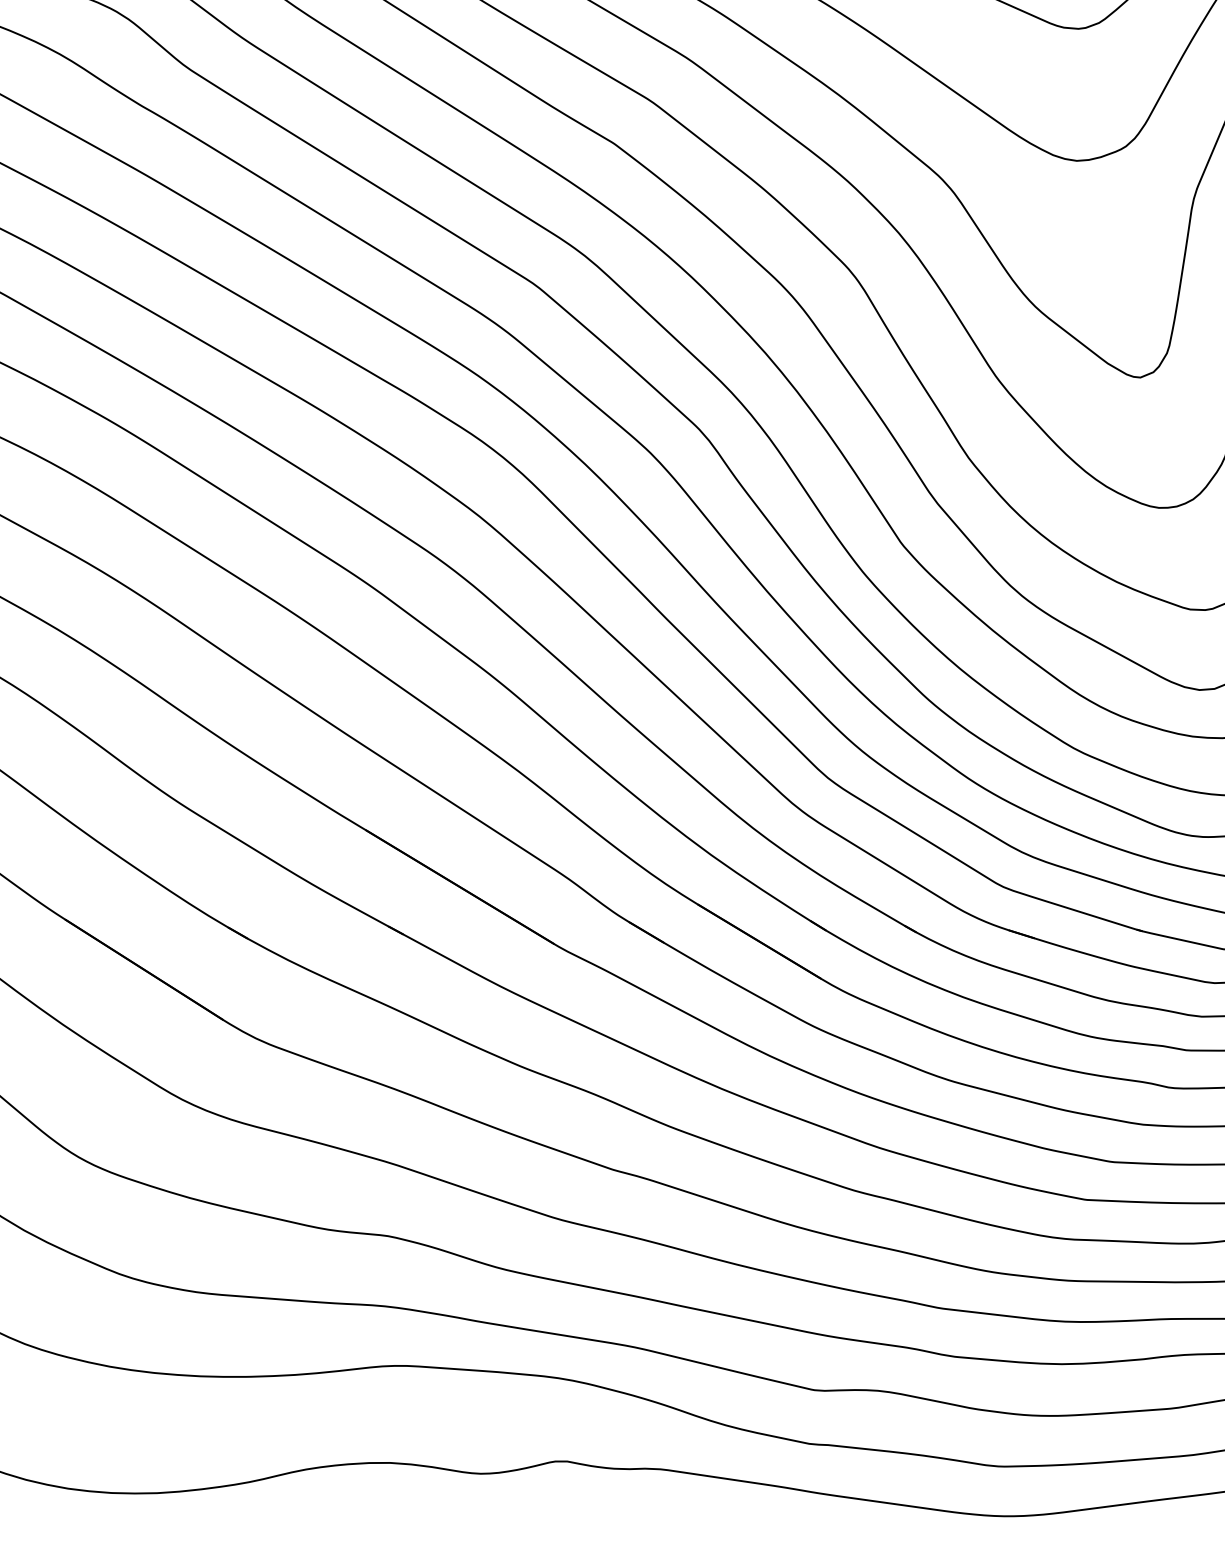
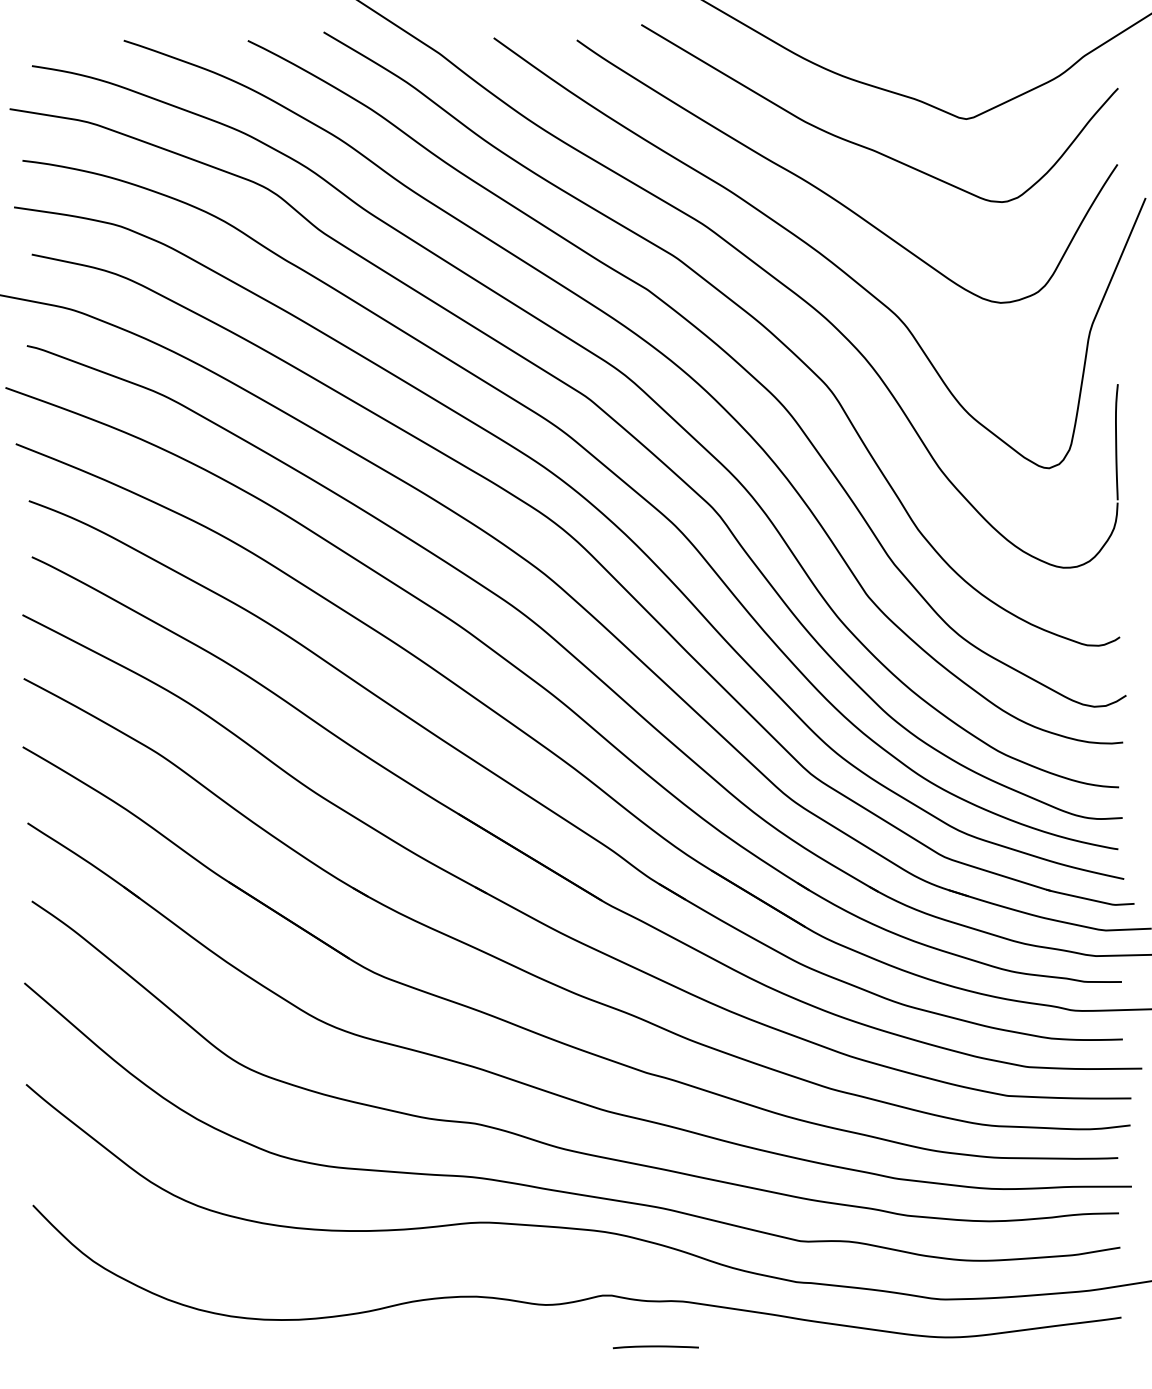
curve: (624, 1529) -> (655, 1347), added

